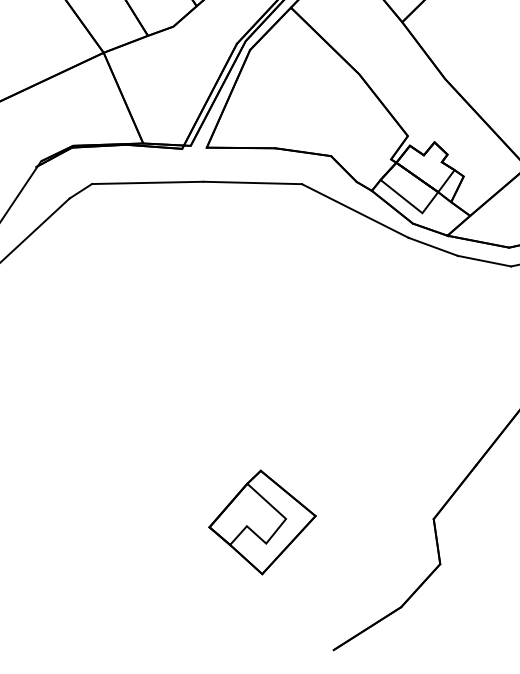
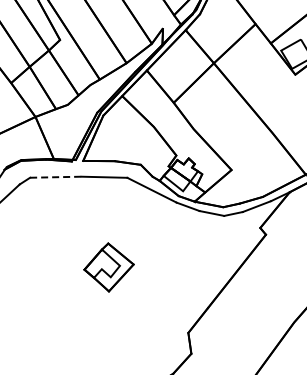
line: (146, 183) -> (55, 177), solid -> dashed
part: (261, 522) -> (108, 267), moved

